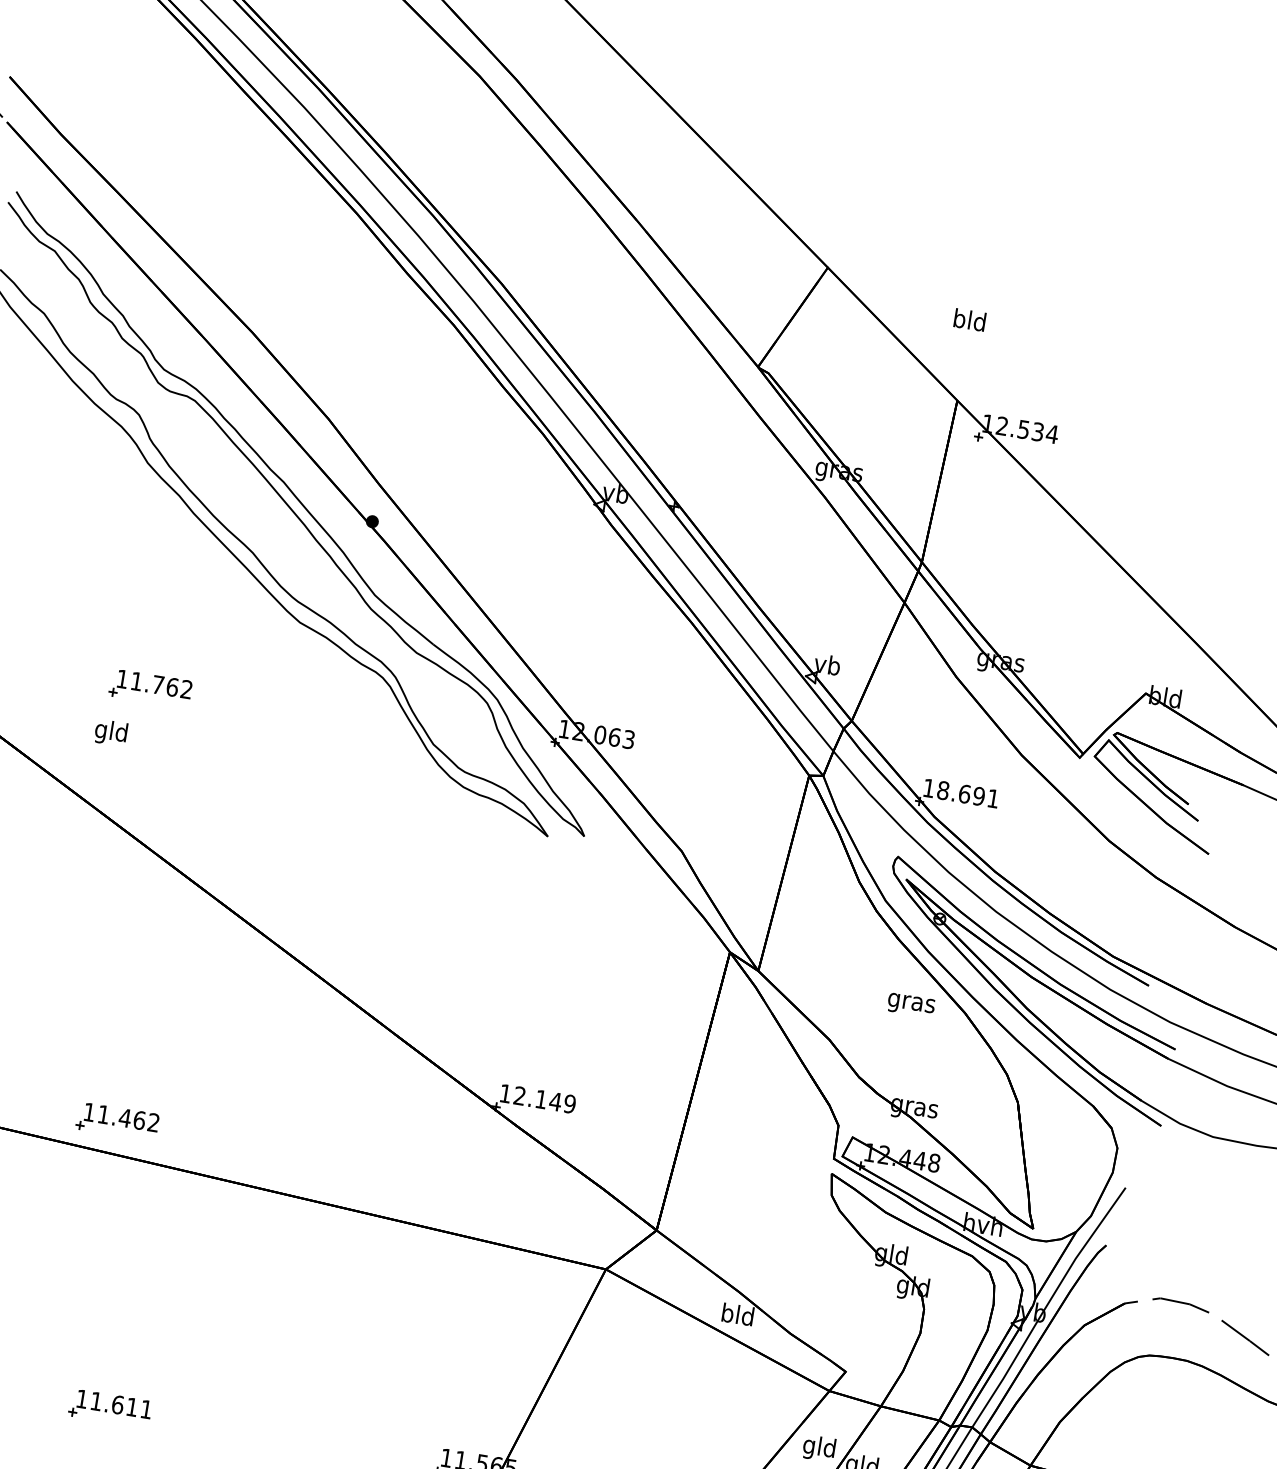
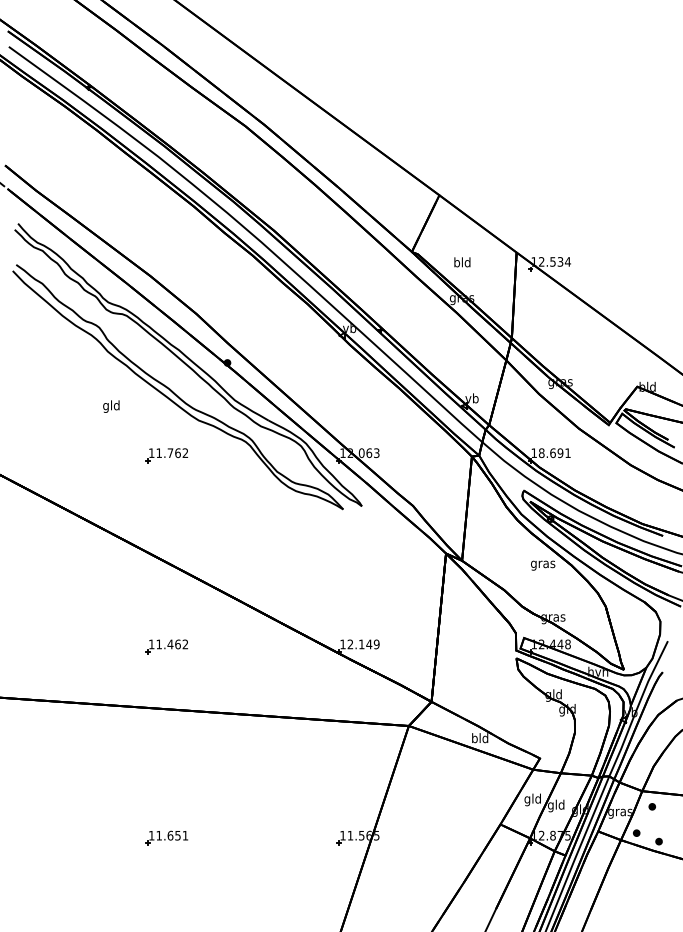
text: (970, 320) -> (462, 262), moved
part: (149, 688) -> (166, 455), moved
text: (111, 732) -> (111, 406), moved
part: (116, 1120) -> (166, 646), moved
text: (131, 1406) -> (177, 835), 11.611 -> 11.651

